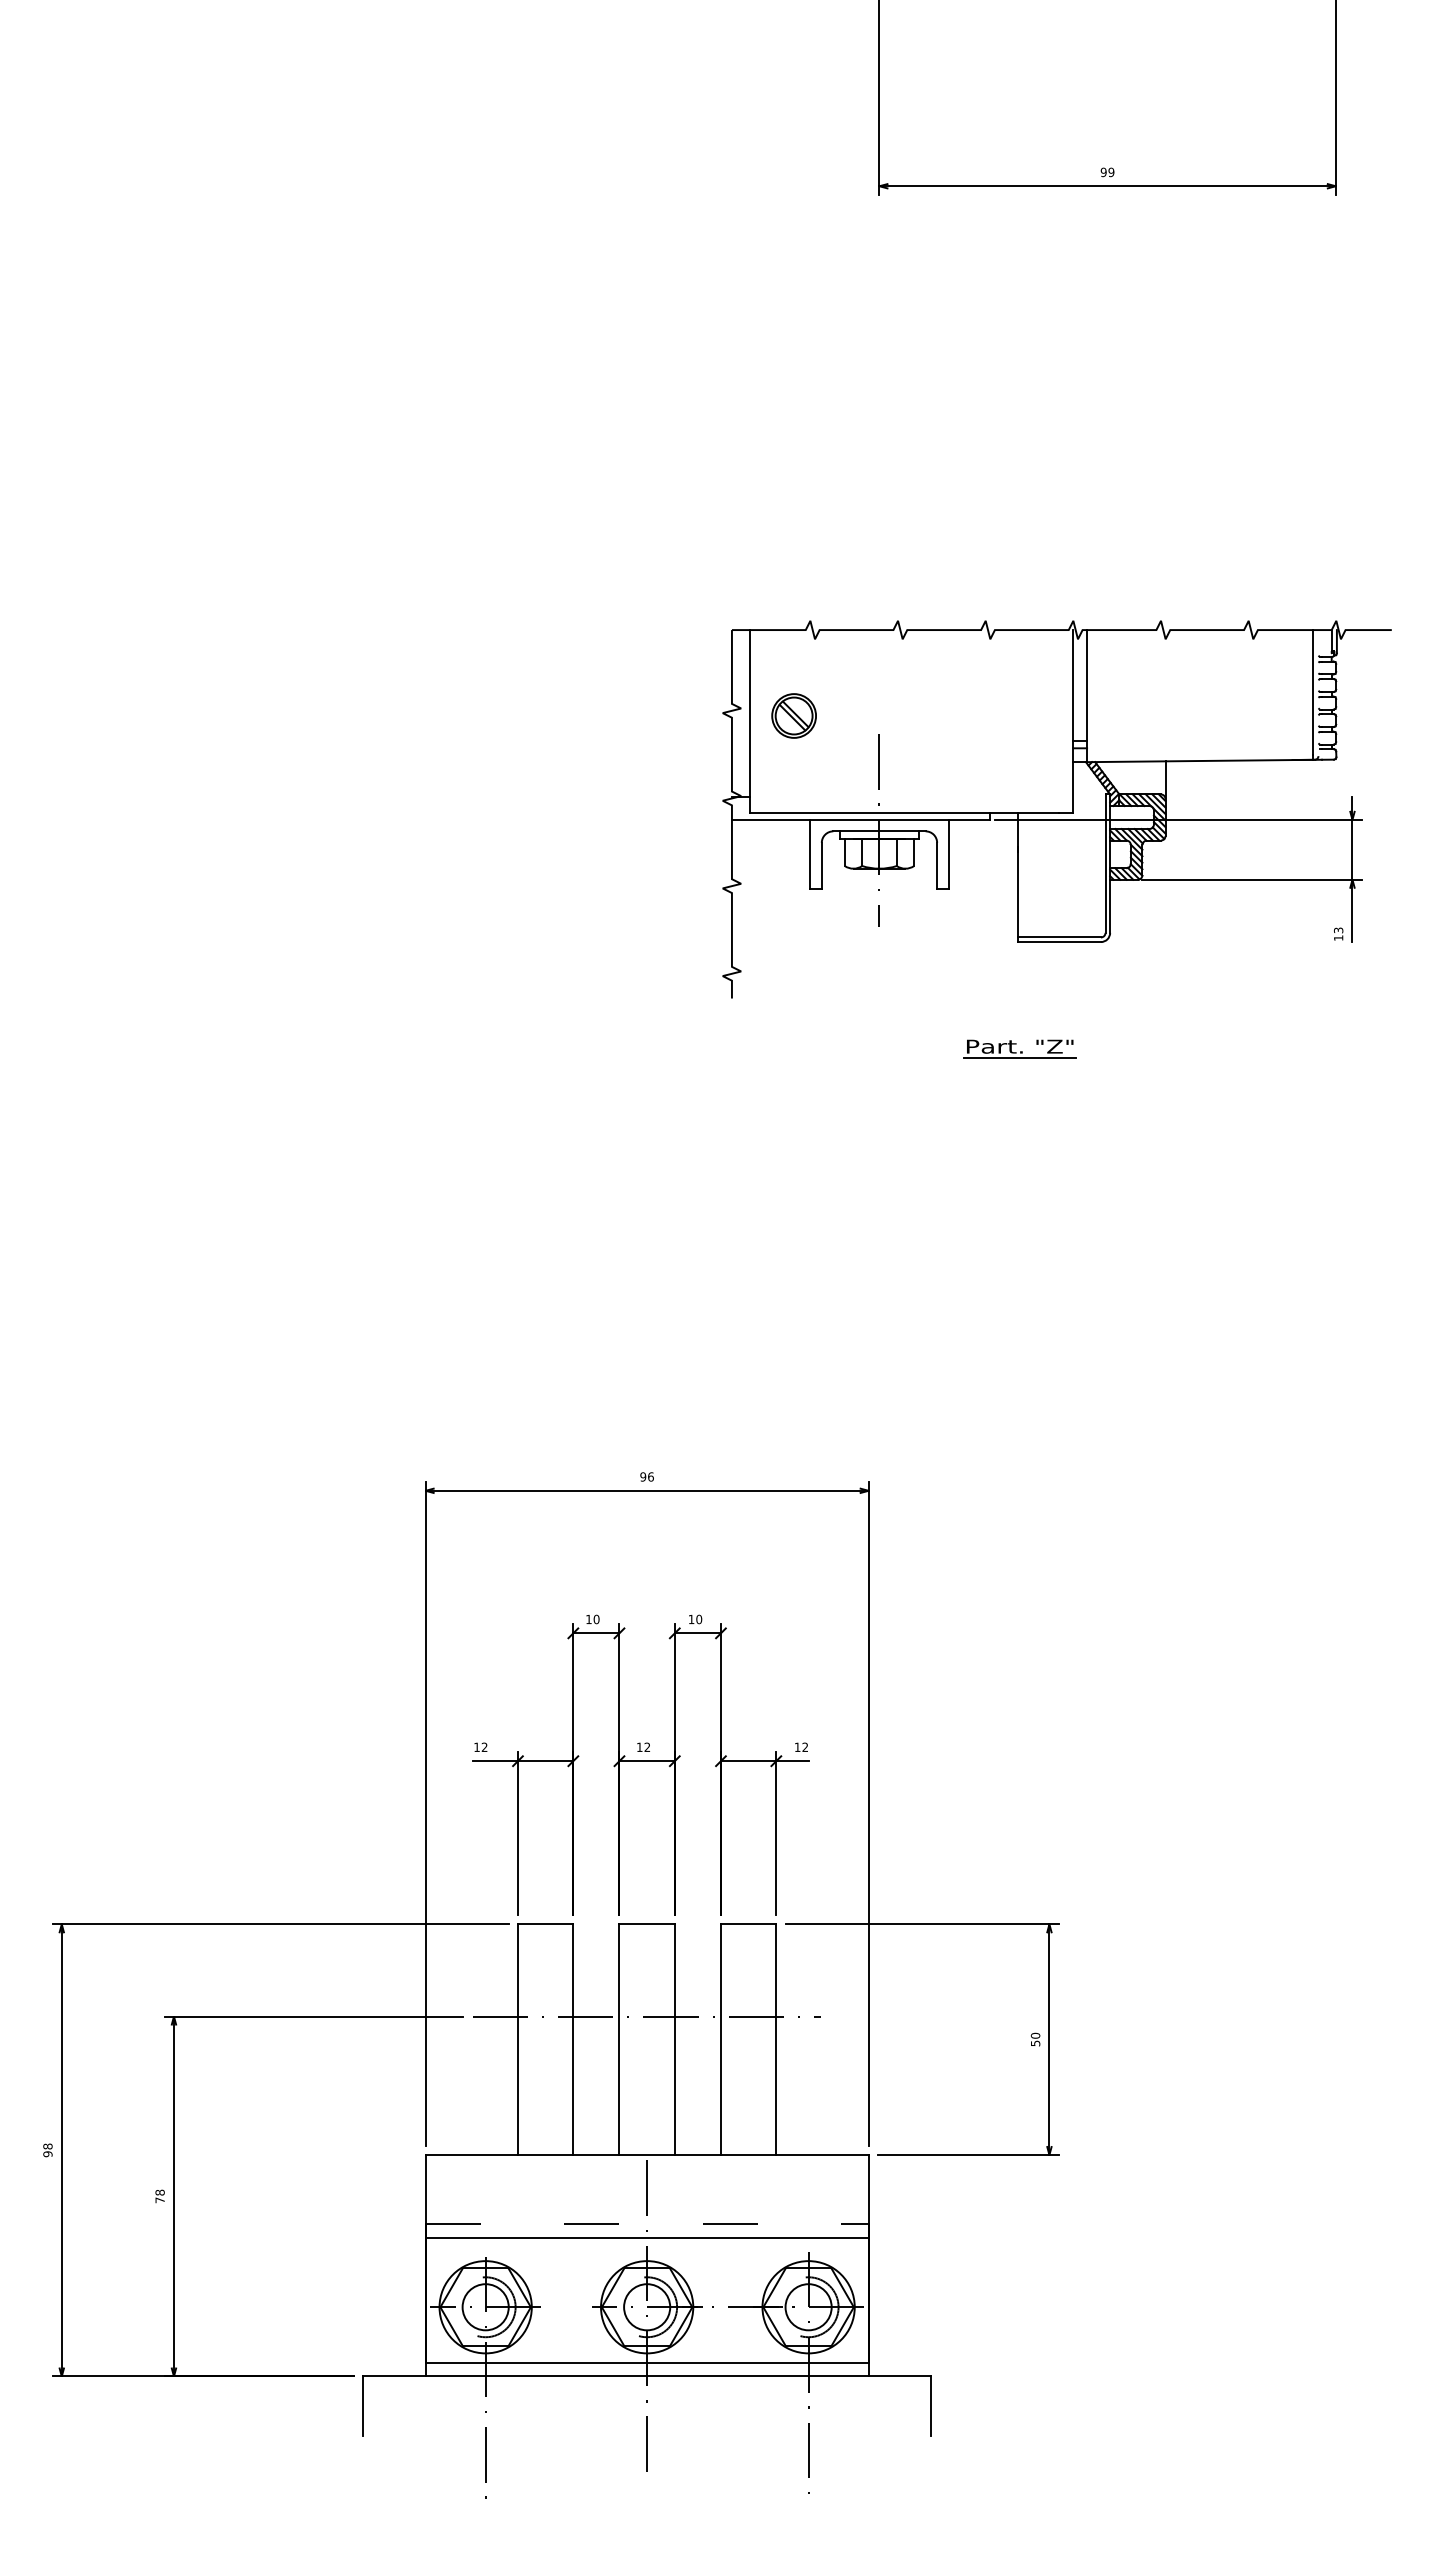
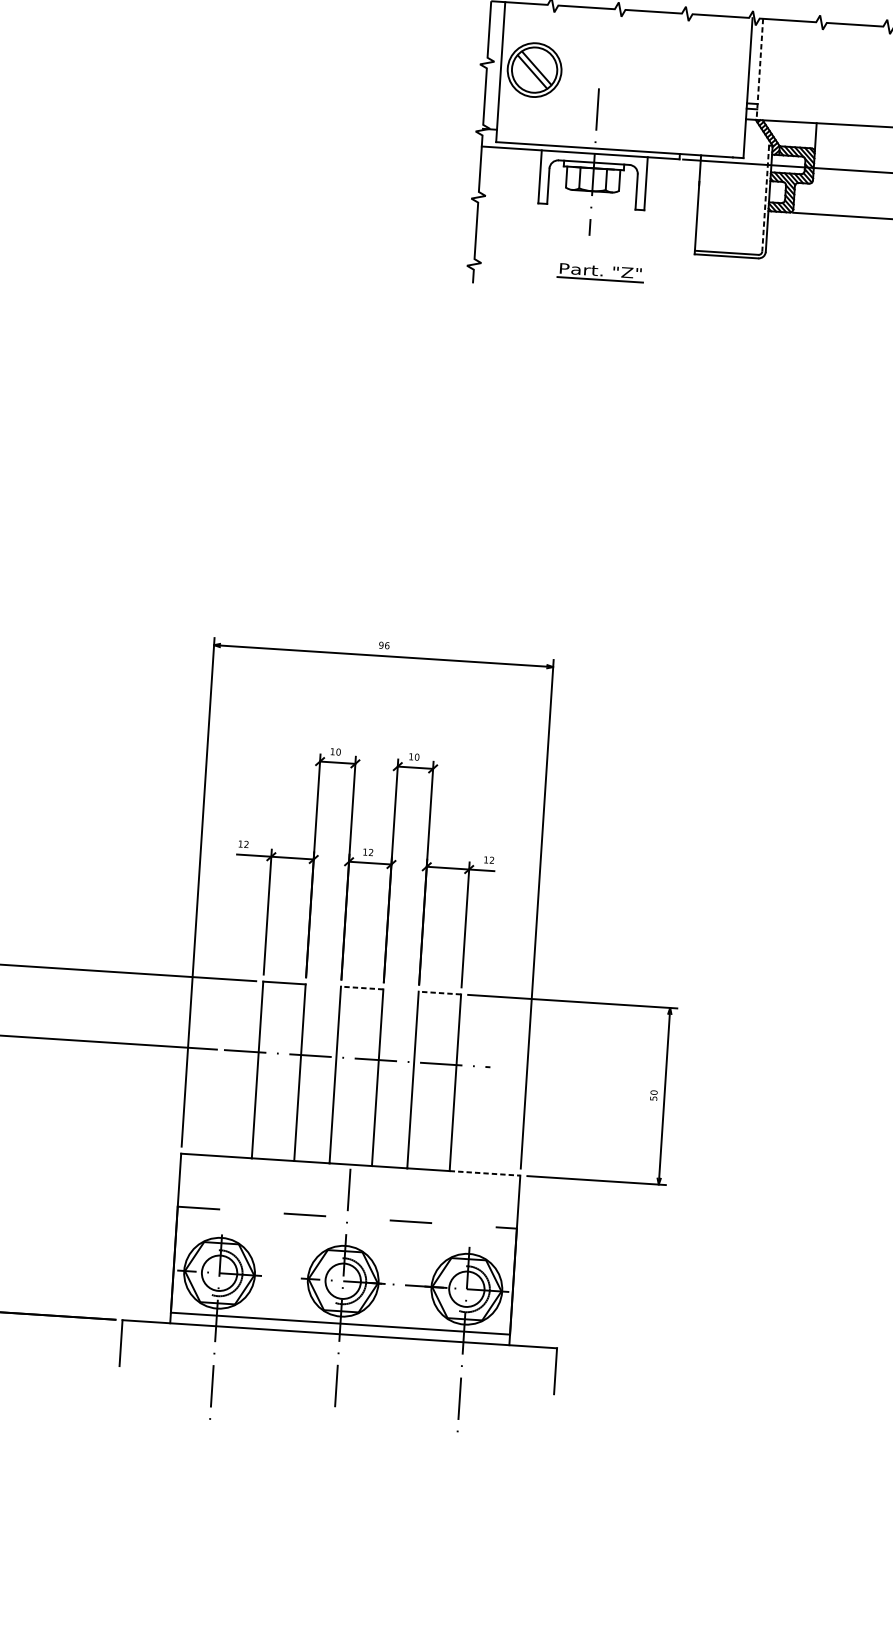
line: (1087, 696) -> (760, 69), solid -> dashed
part: (793, 715) -> (534, 69), size x1.6
line: (1105, 864) -> (765, 199), solid -> dashed
part: (1019, 1048) -> (600, 272), moved
line: (647, 1924) -> (362, 988), solid -> dashed
line: (748, 1924) -> (439, 993), solid -> dashed
line: (822, 2155) -> (485, 1173), solid -> dashed
line: (646, 2238) -> (346, 1228), removed

